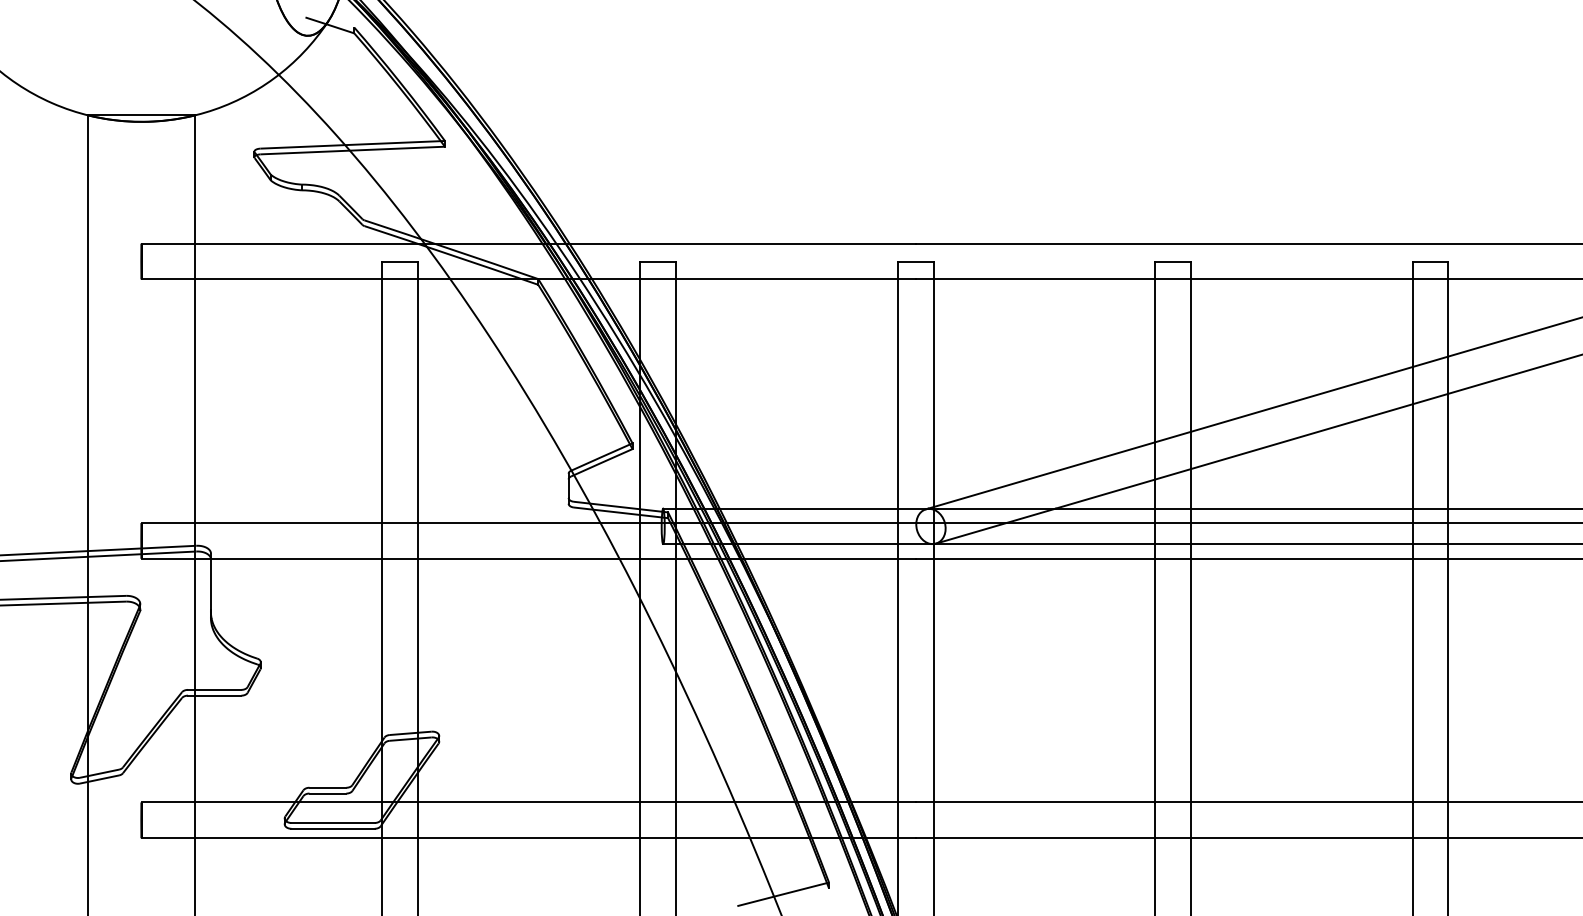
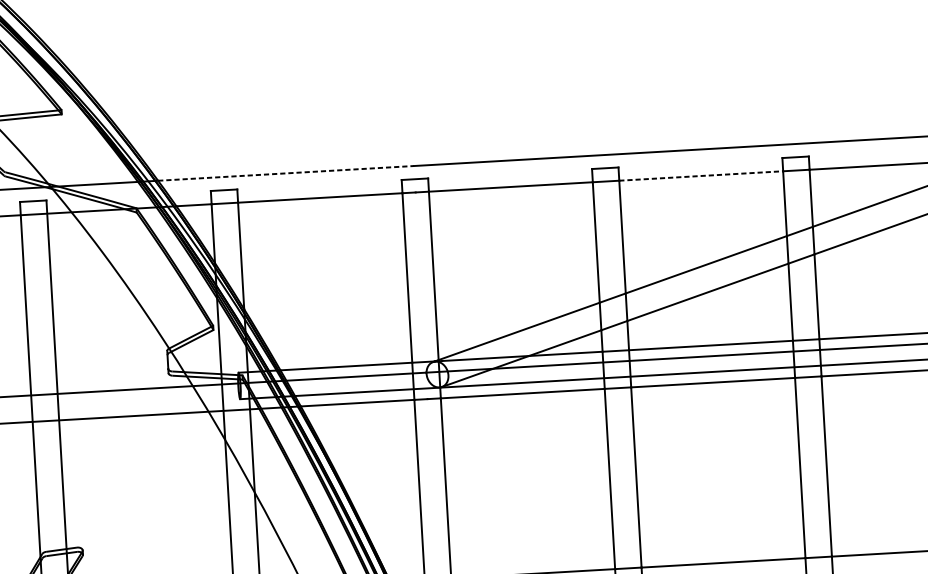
line: (743, 243) -> (286, 173), solid -> dashed
line: (1301, 279) -> (701, 176), solid -> dashed

